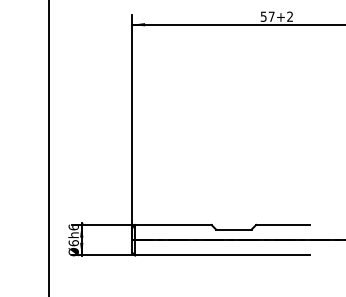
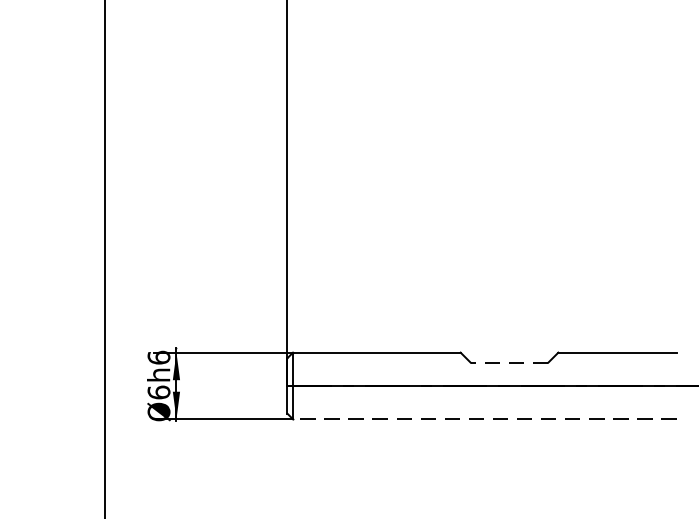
line: (233, 229) -> (508, 362), solid -> dashed
line: (222, 255) -> (484, 419), solid -> dashed

